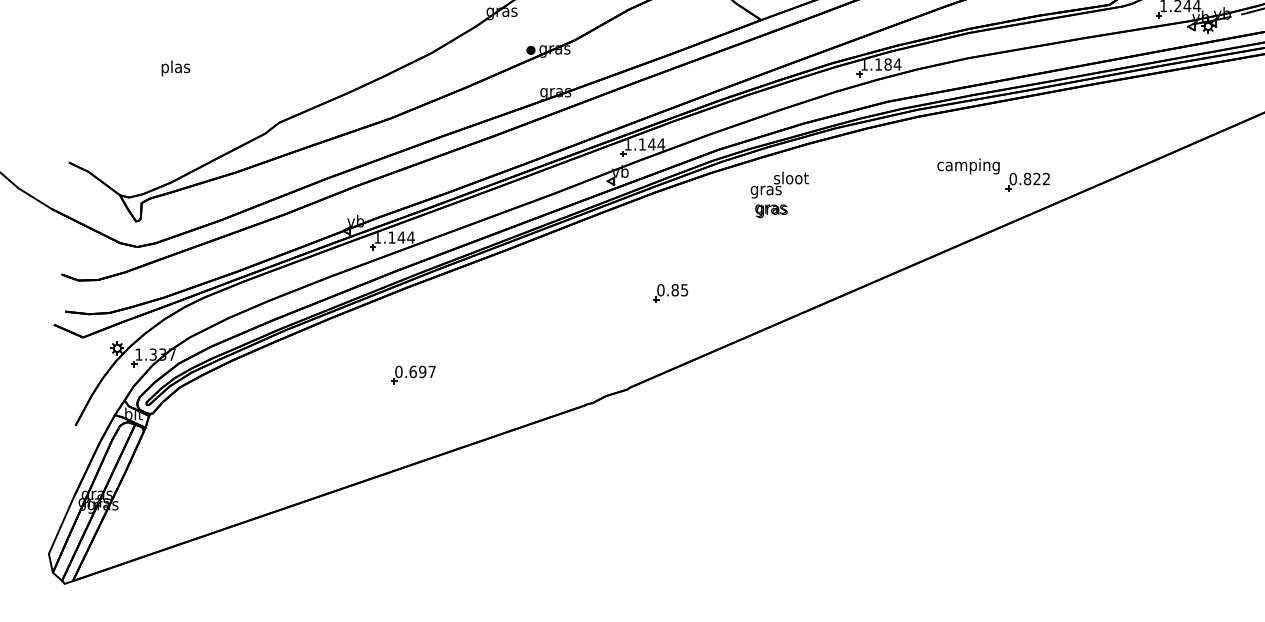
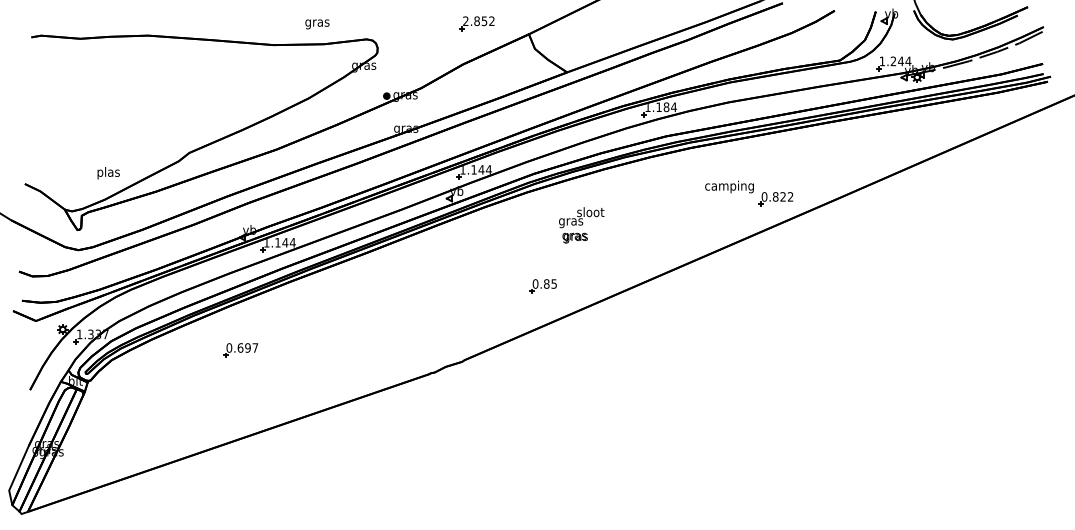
text: (175, 68) -> (108, 173), moved
text: (779, 195) -> (581, 225), moved
part: (669, 293) -> (542, 286), moved
part: (413, 375) -> (240, 350), moved

